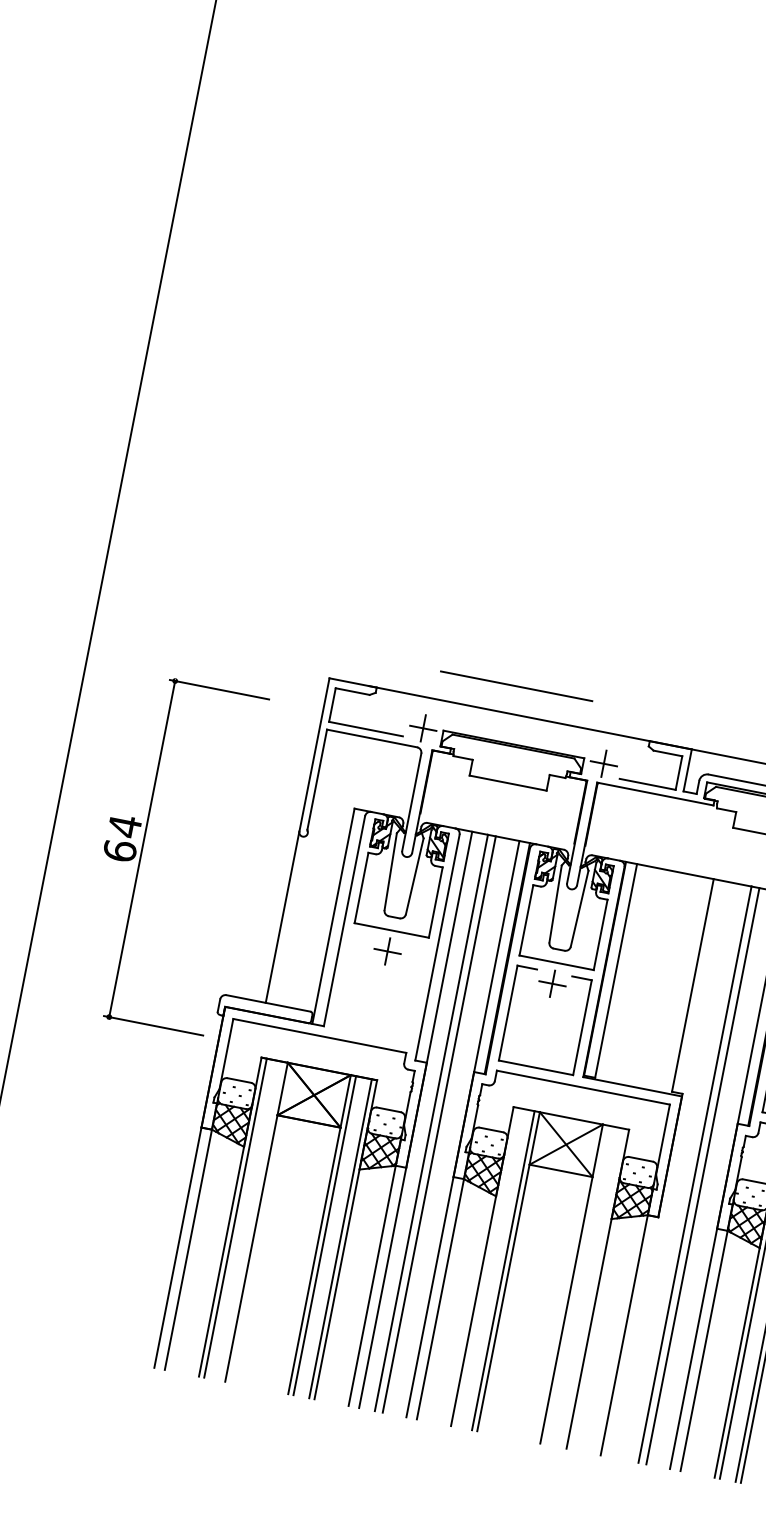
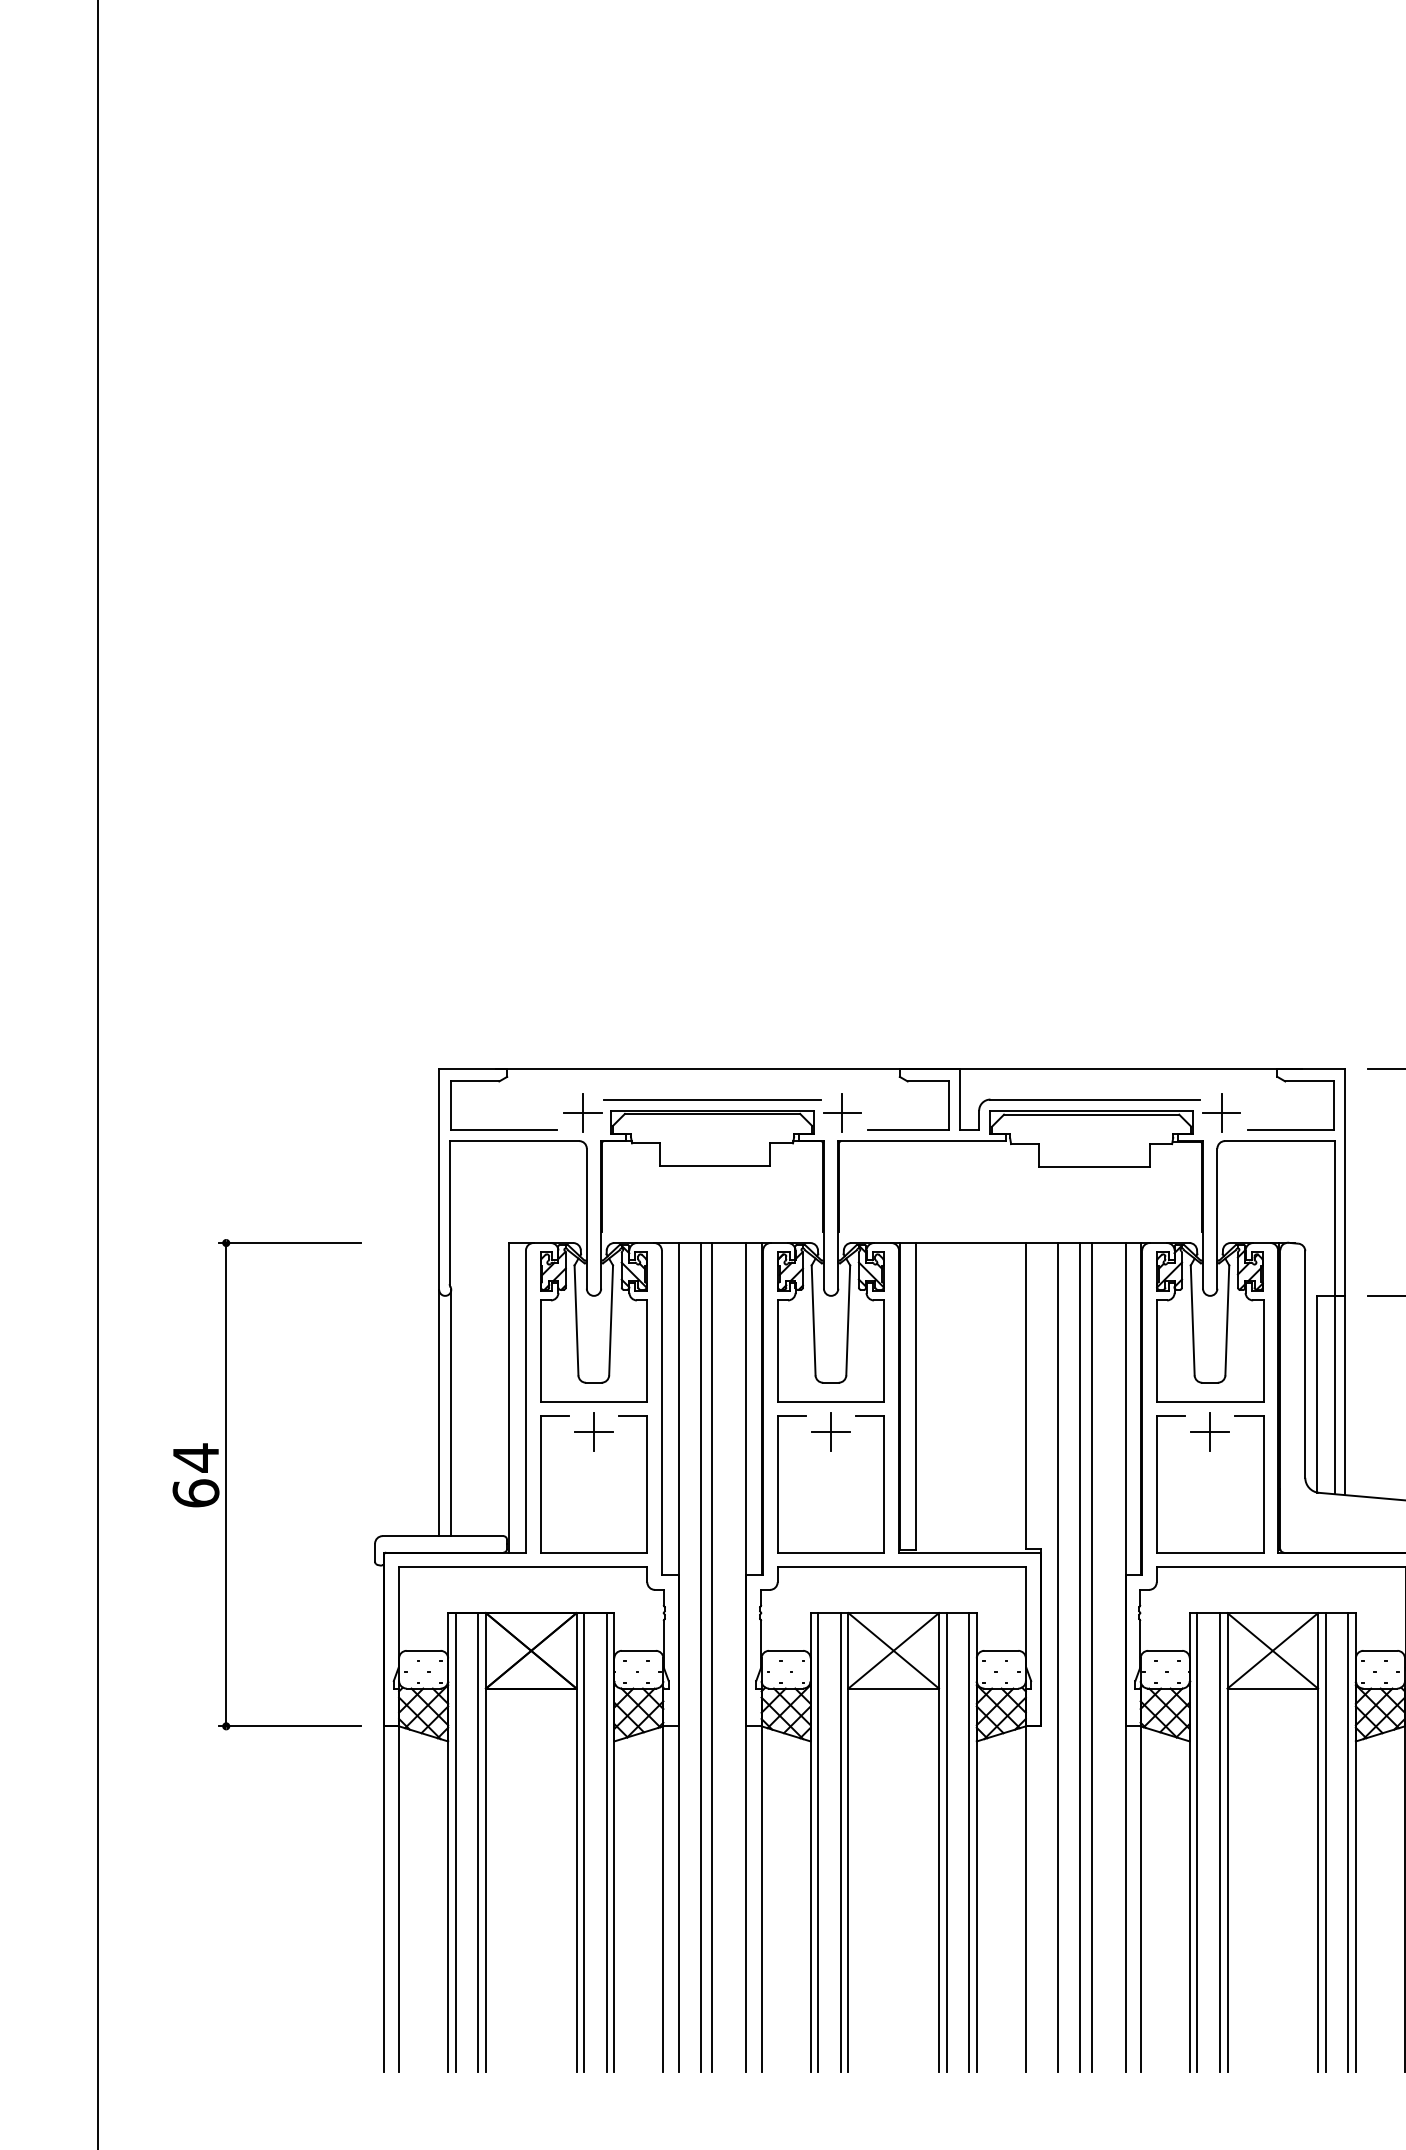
line: (516, 686) -> (712, 1099), moved
part: (142, 848) -> (226, 1484), moved
line: (291, 918) -> (451, 1412), added
part: (343, 980) -> (541, 1484), added
line: (679, 1171) -> (1057, 1657), added
line: (251, 1221) -> (478, 1842), added
line: (487, 1267) -> (818, 1842), added
line: (576, 1285) -> (946, 1842), added
line: (592, 1288) -> (969, 1842), added

